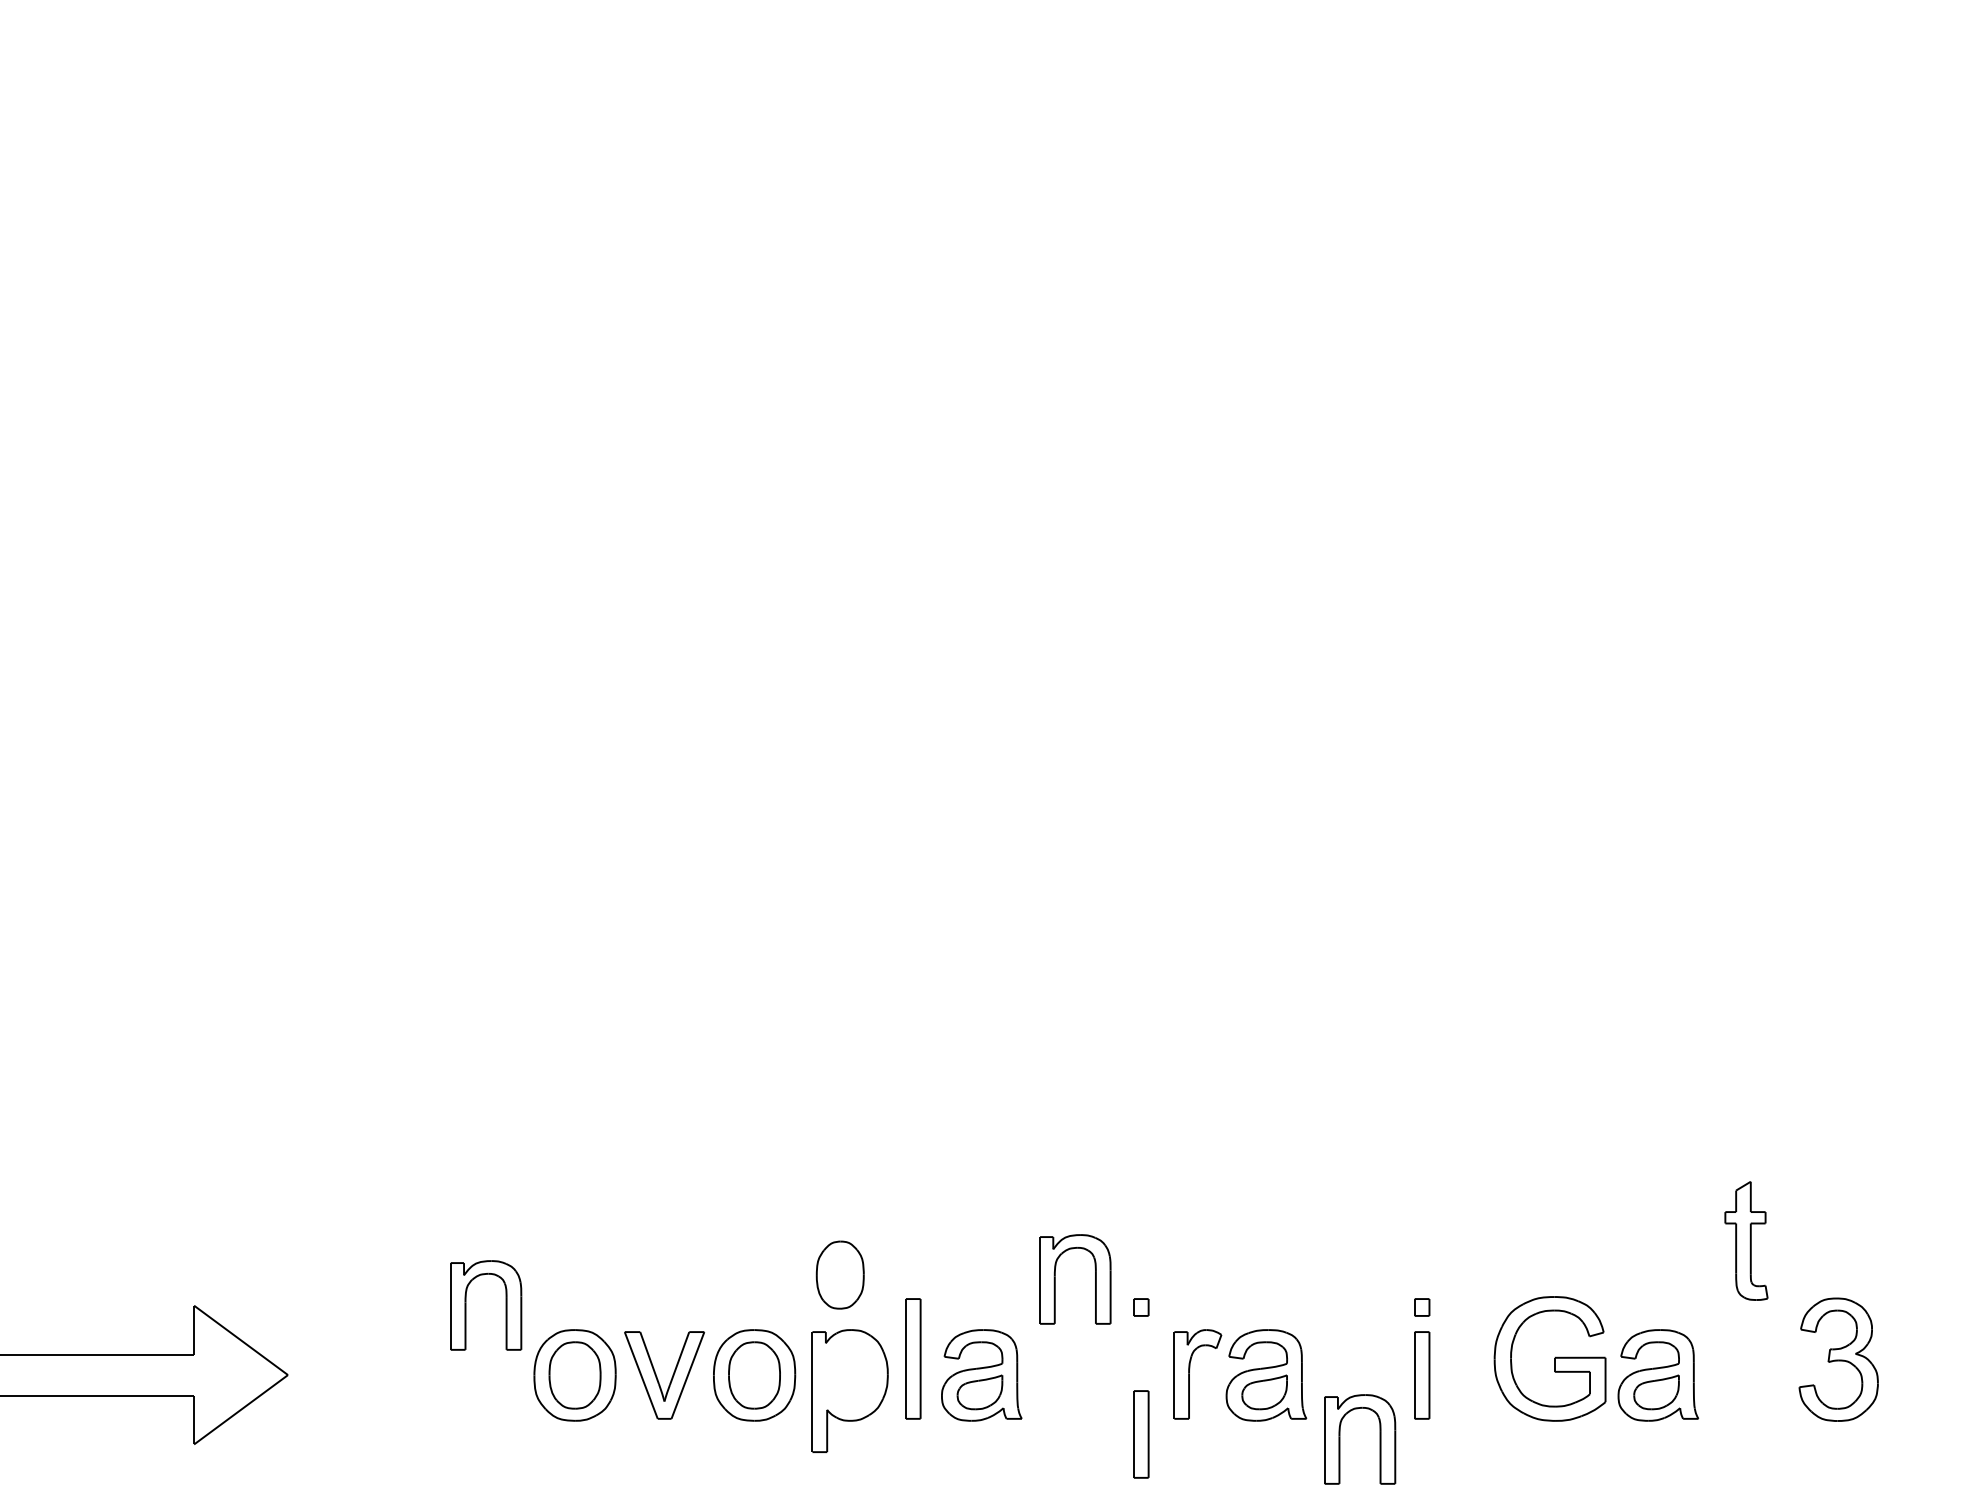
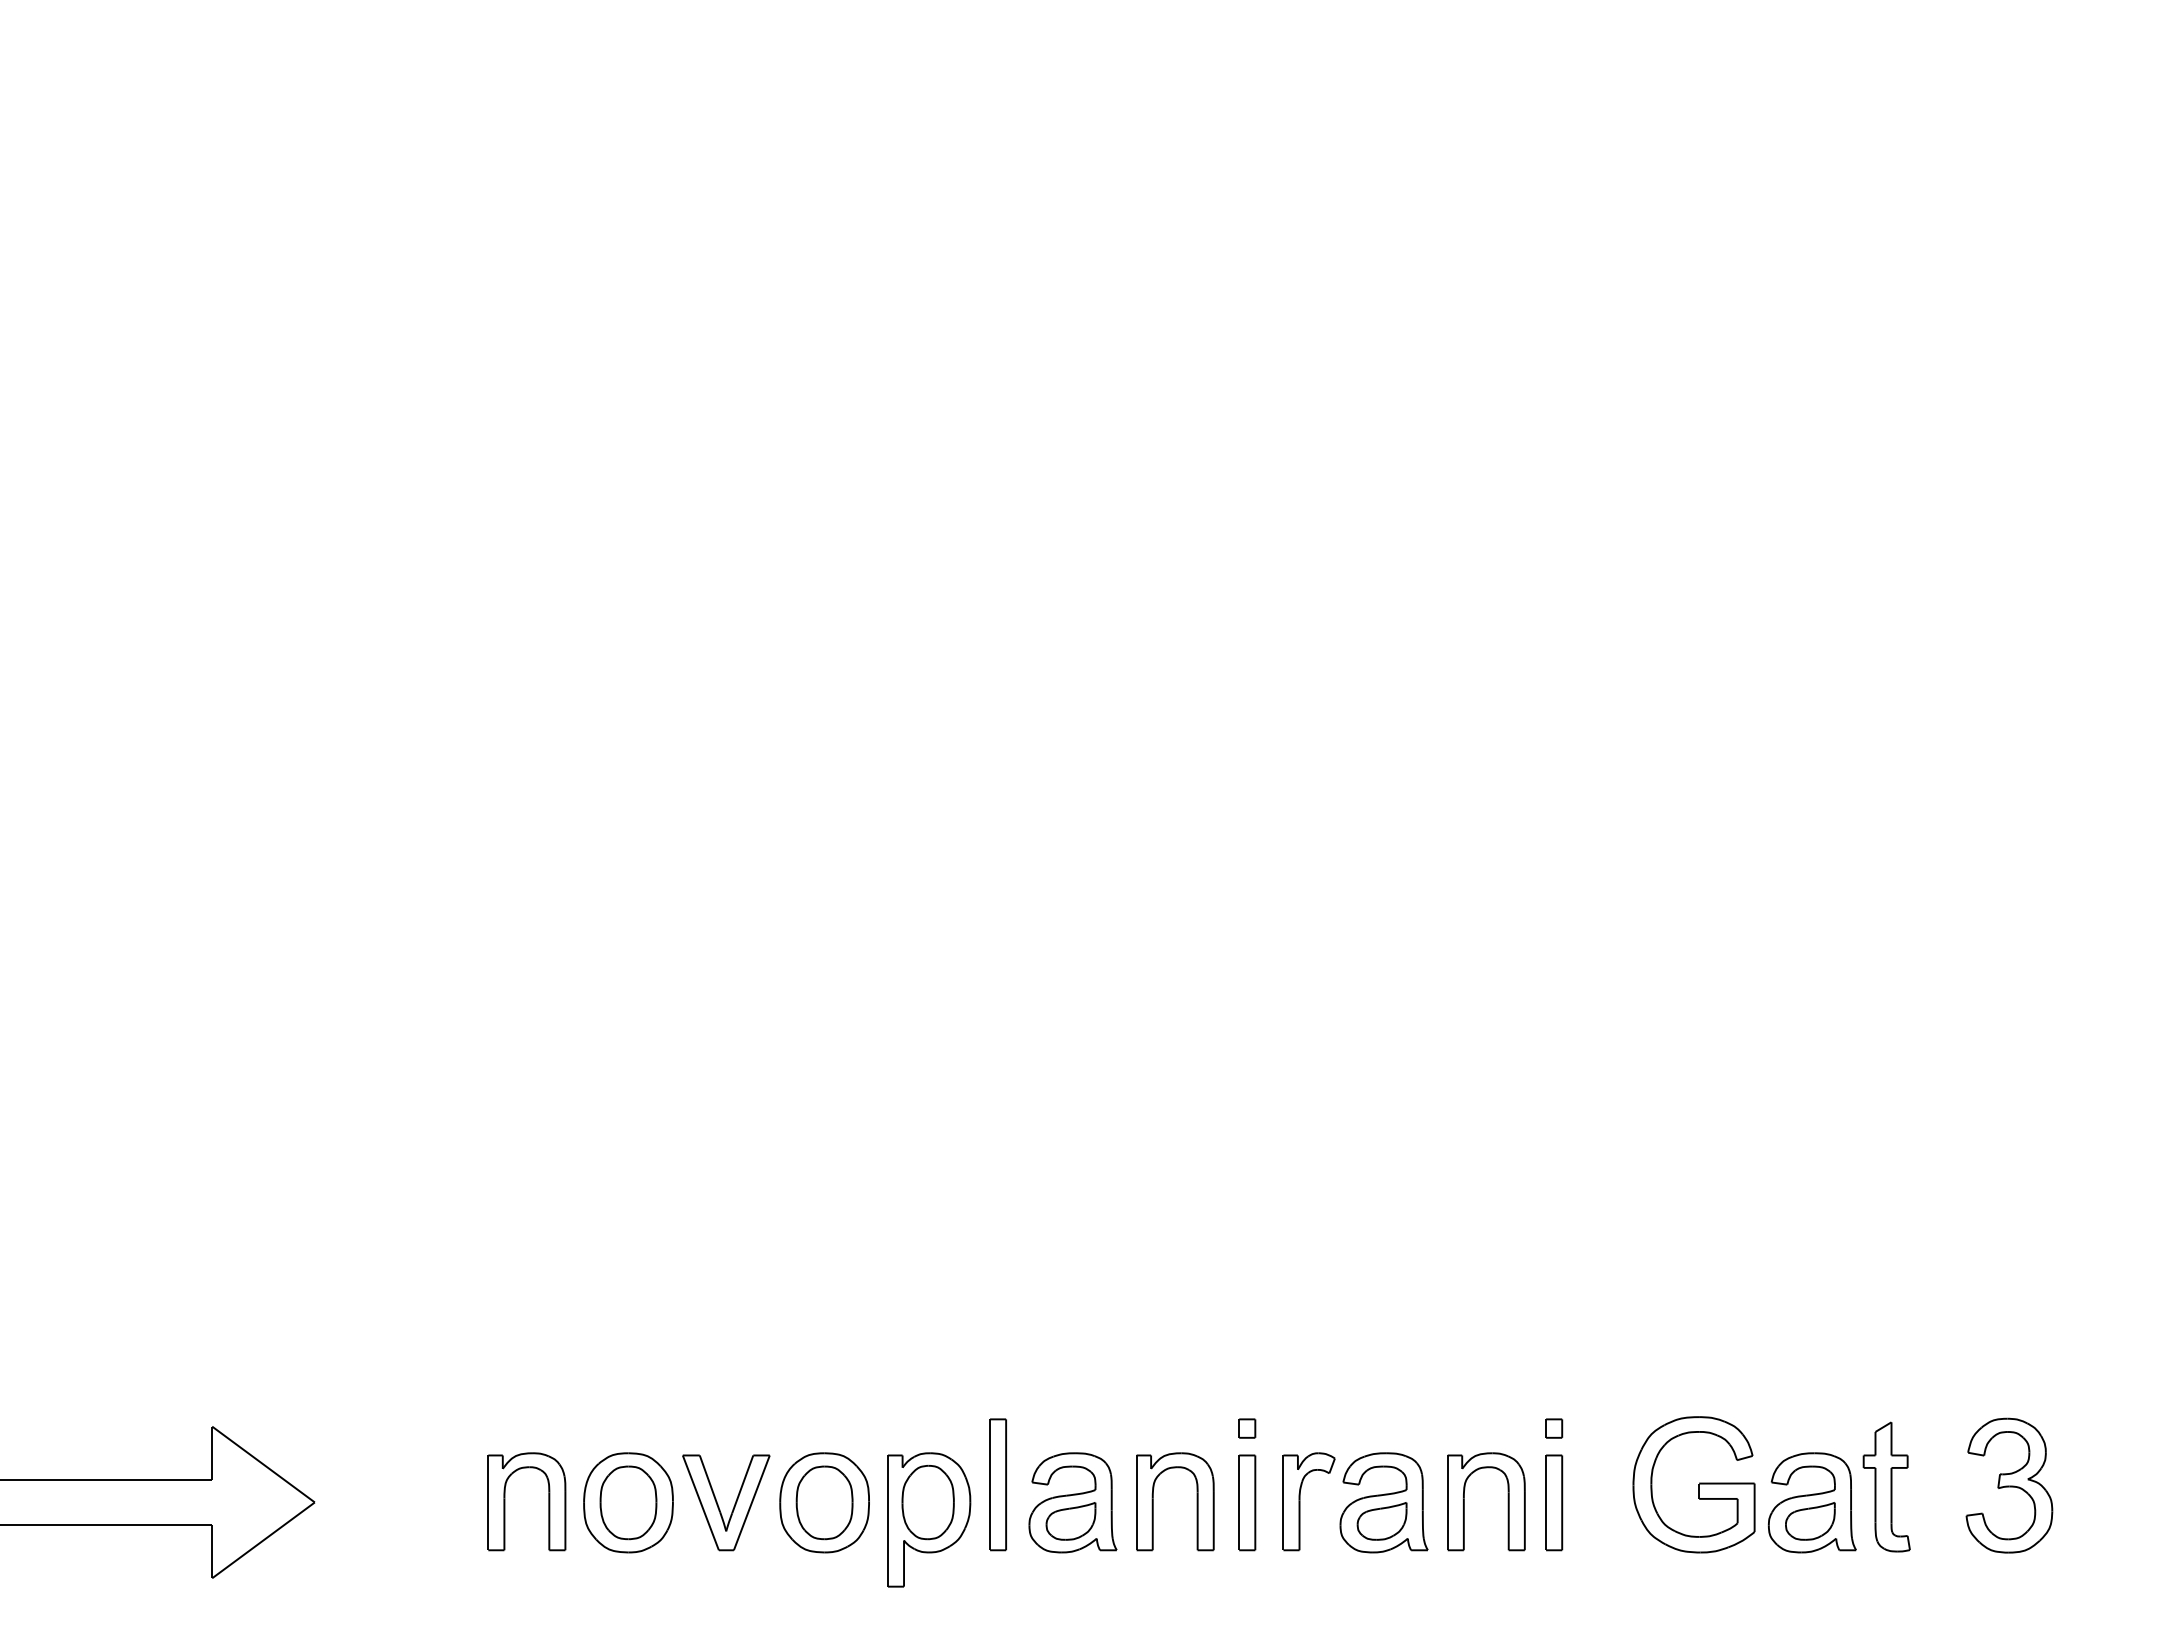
part: (1746, 1240) -> (1886, 1486), moved
part: (839, 1274) -> (927, 1501), moved
part: (1055, 1279) -> (1153, 1501), moved
part: (505, 1305) -> (548, 1501), moved
part: (1141, 1434) -> (1247, 1502), moved
part: (1379, 1439) -> (1507, 1501), moved

